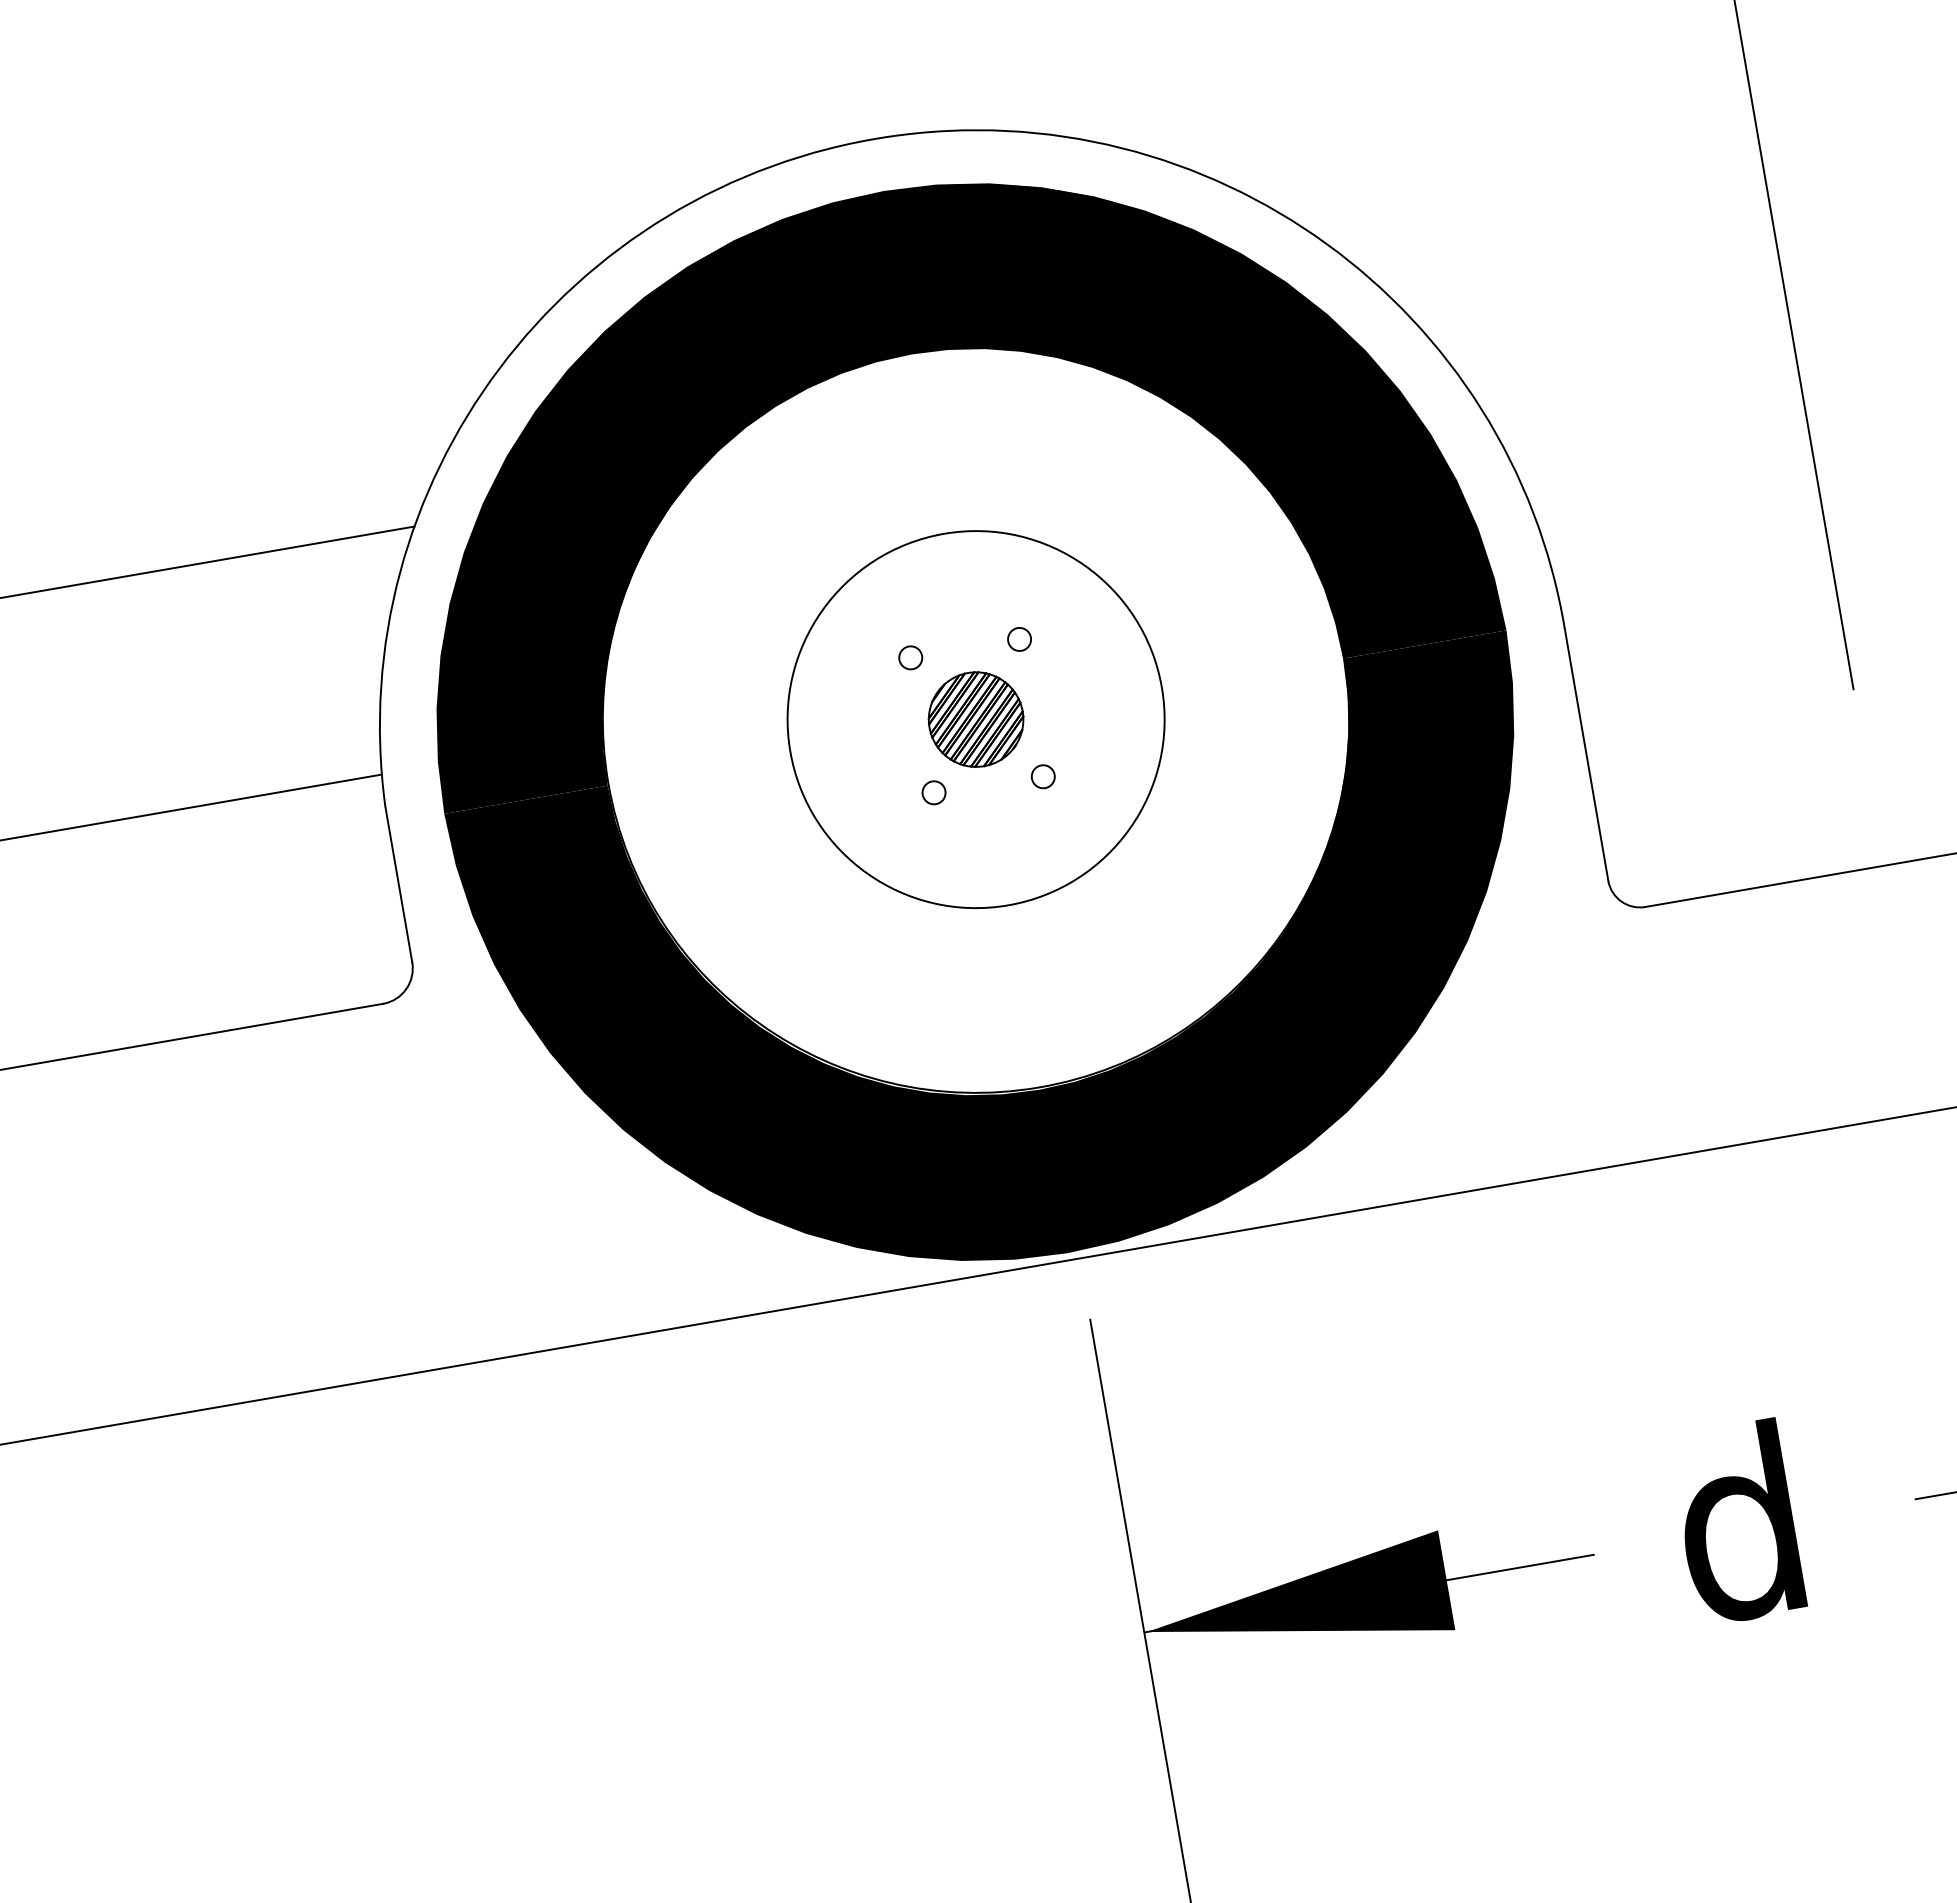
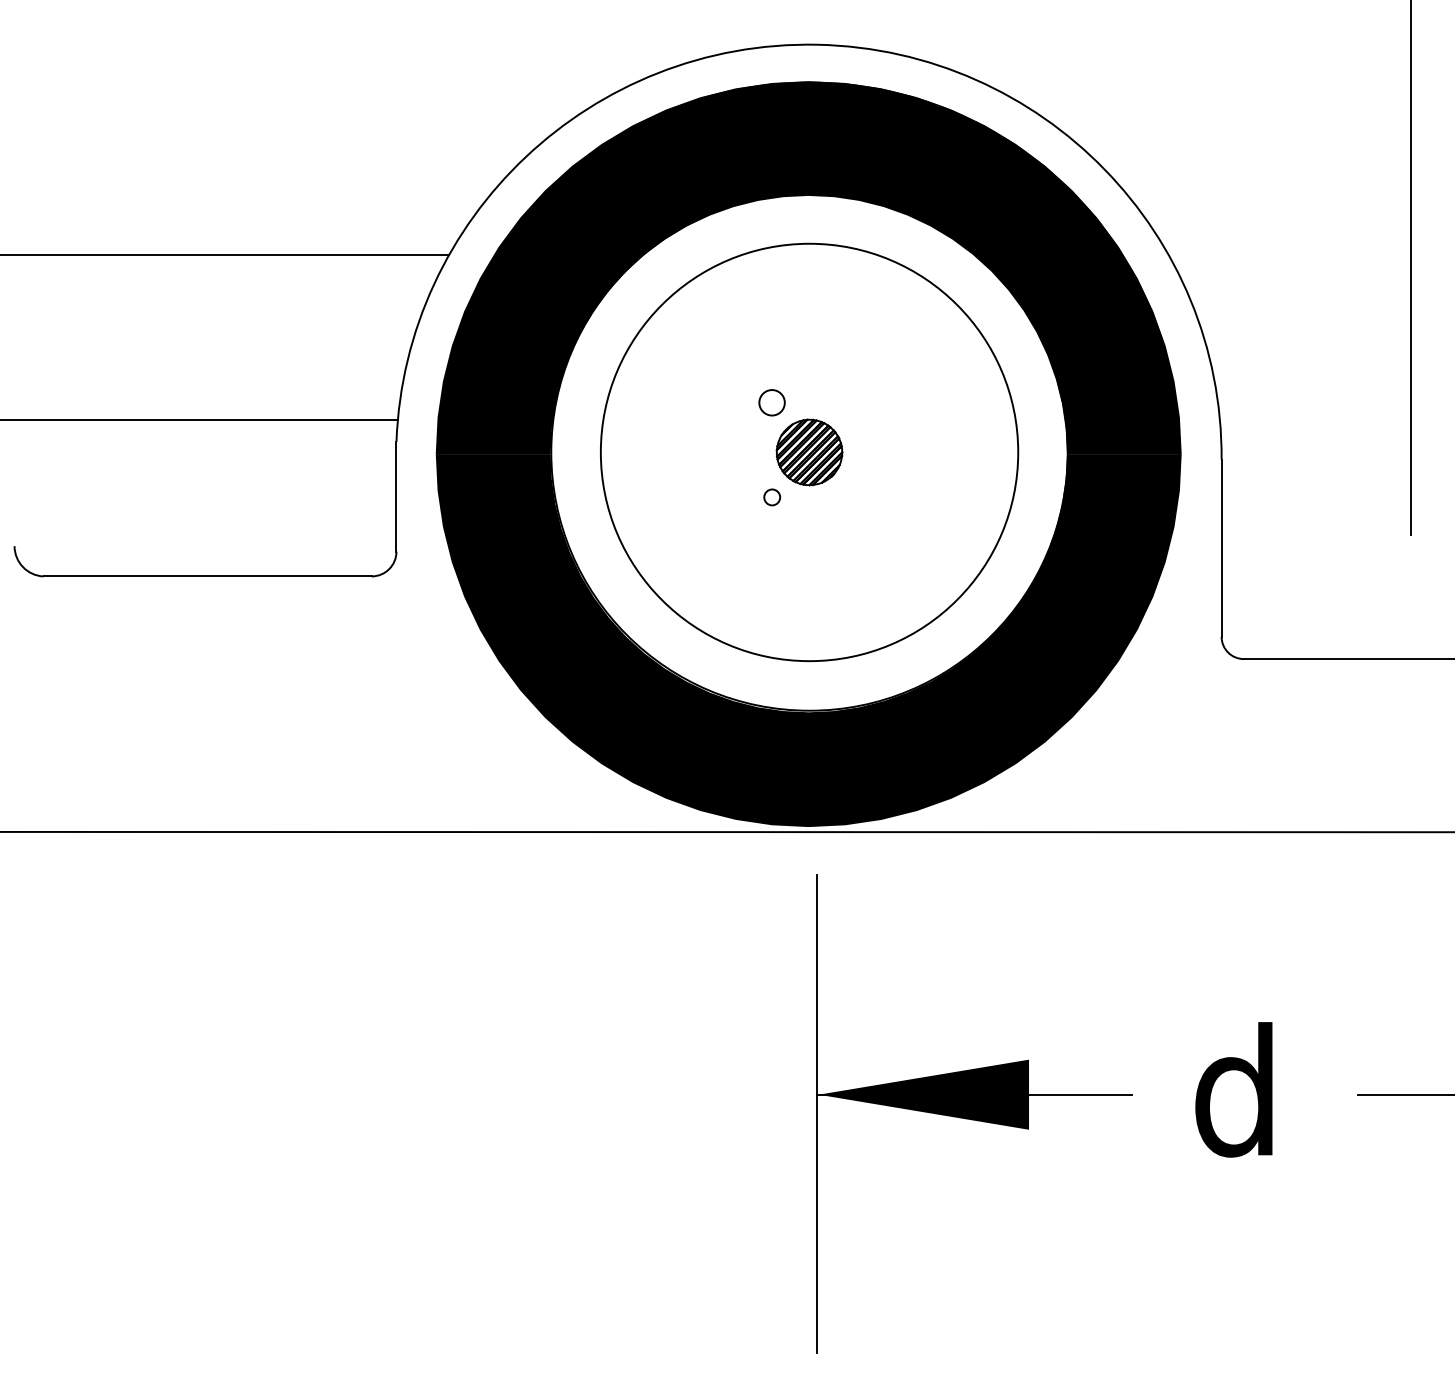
circle: (1019, 638) -> (848, 402), removed
circle: (911, 657) -> (772, 402), size x1.6
circle: (976, 719) -> (809, 452), size x1.6
circle: (1043, 776) -> (848, 499), removed

